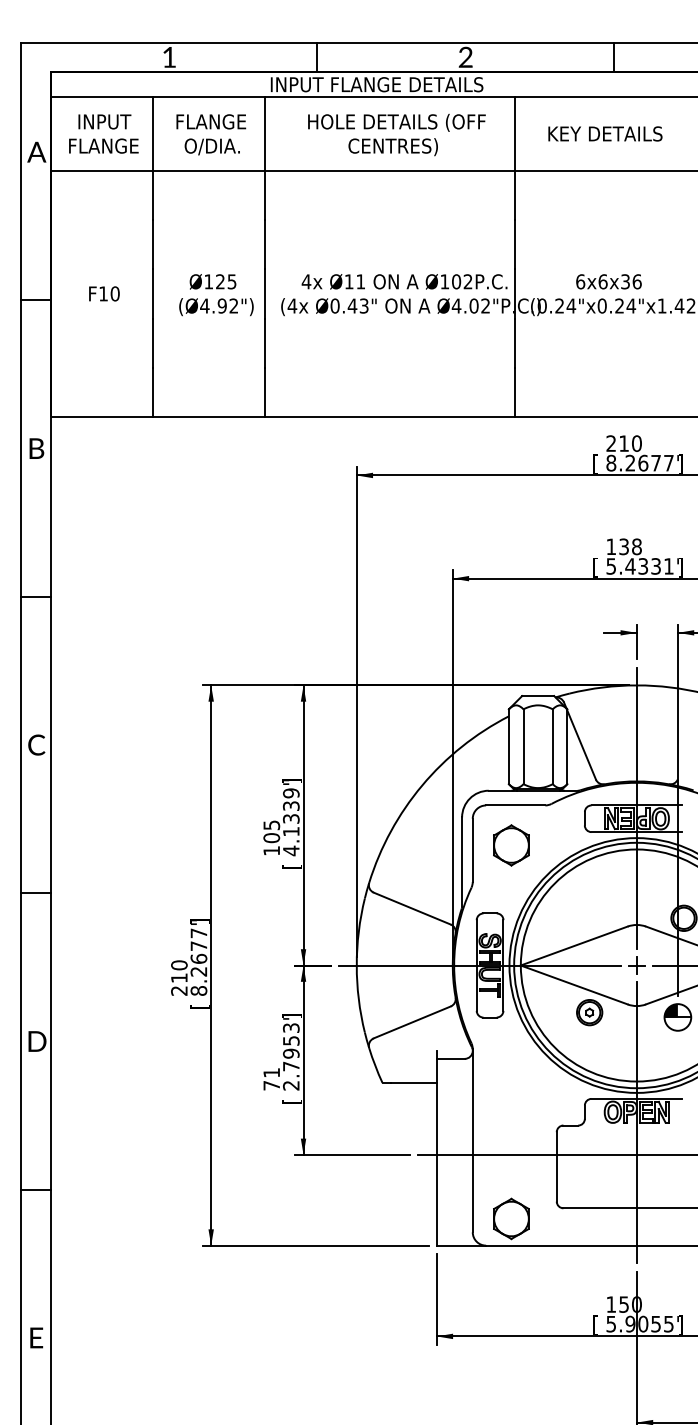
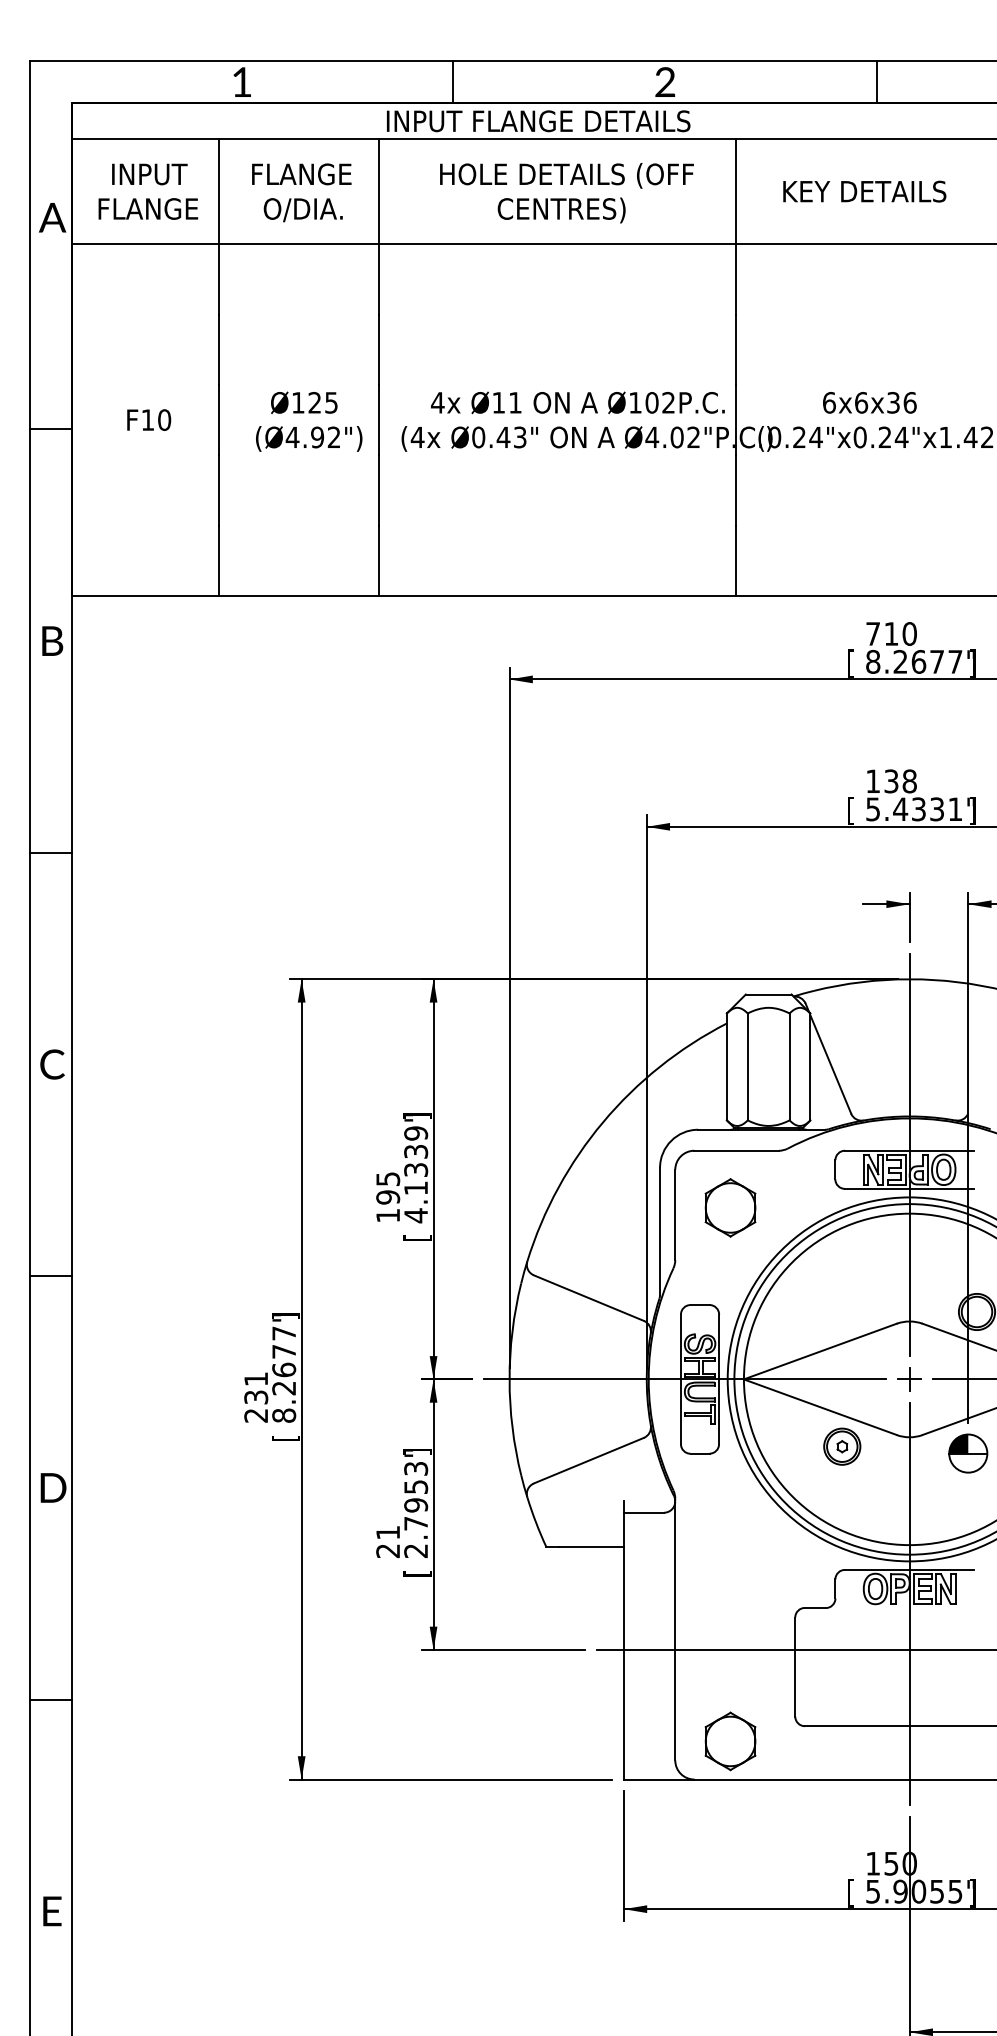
text: (610, 443) -> (872, 633), 210 -> 710
text: (271, 838) -> (388, 1197), 105 -> 195
text: (179, 971) -> (256, 1388), 210 -> 231
text: (271, 1086) -> (387, 1551), 71 -> 21

